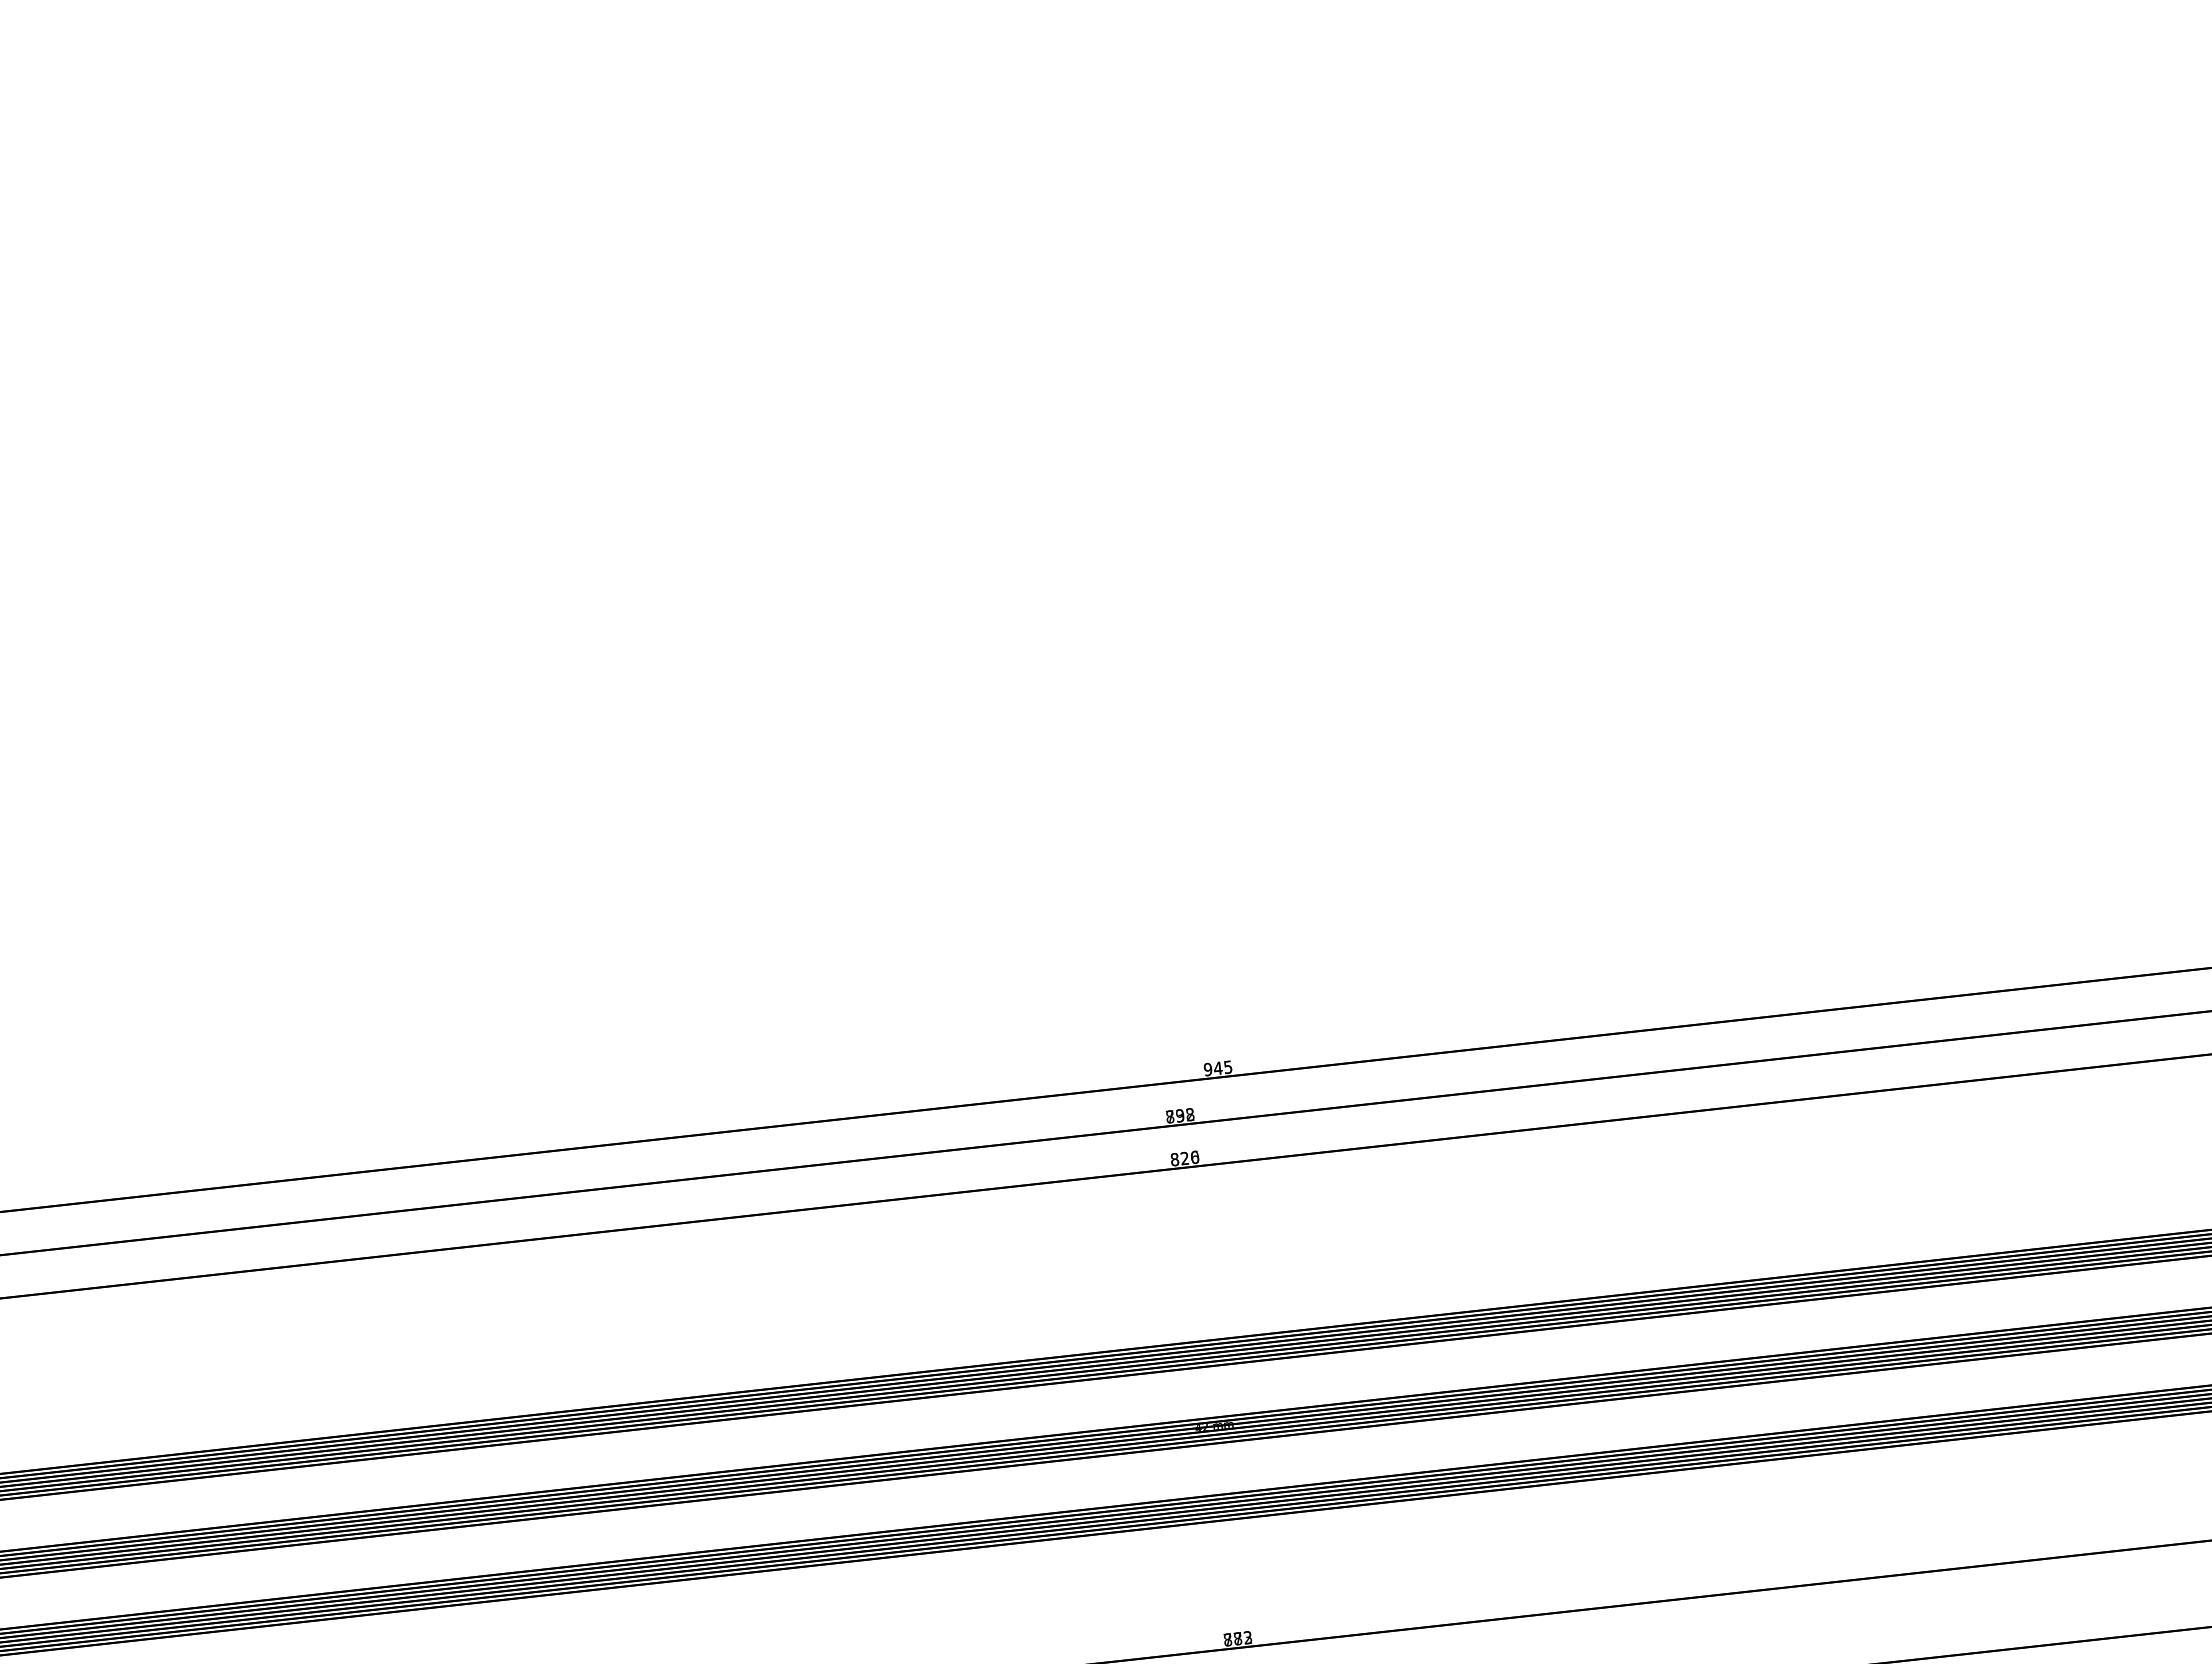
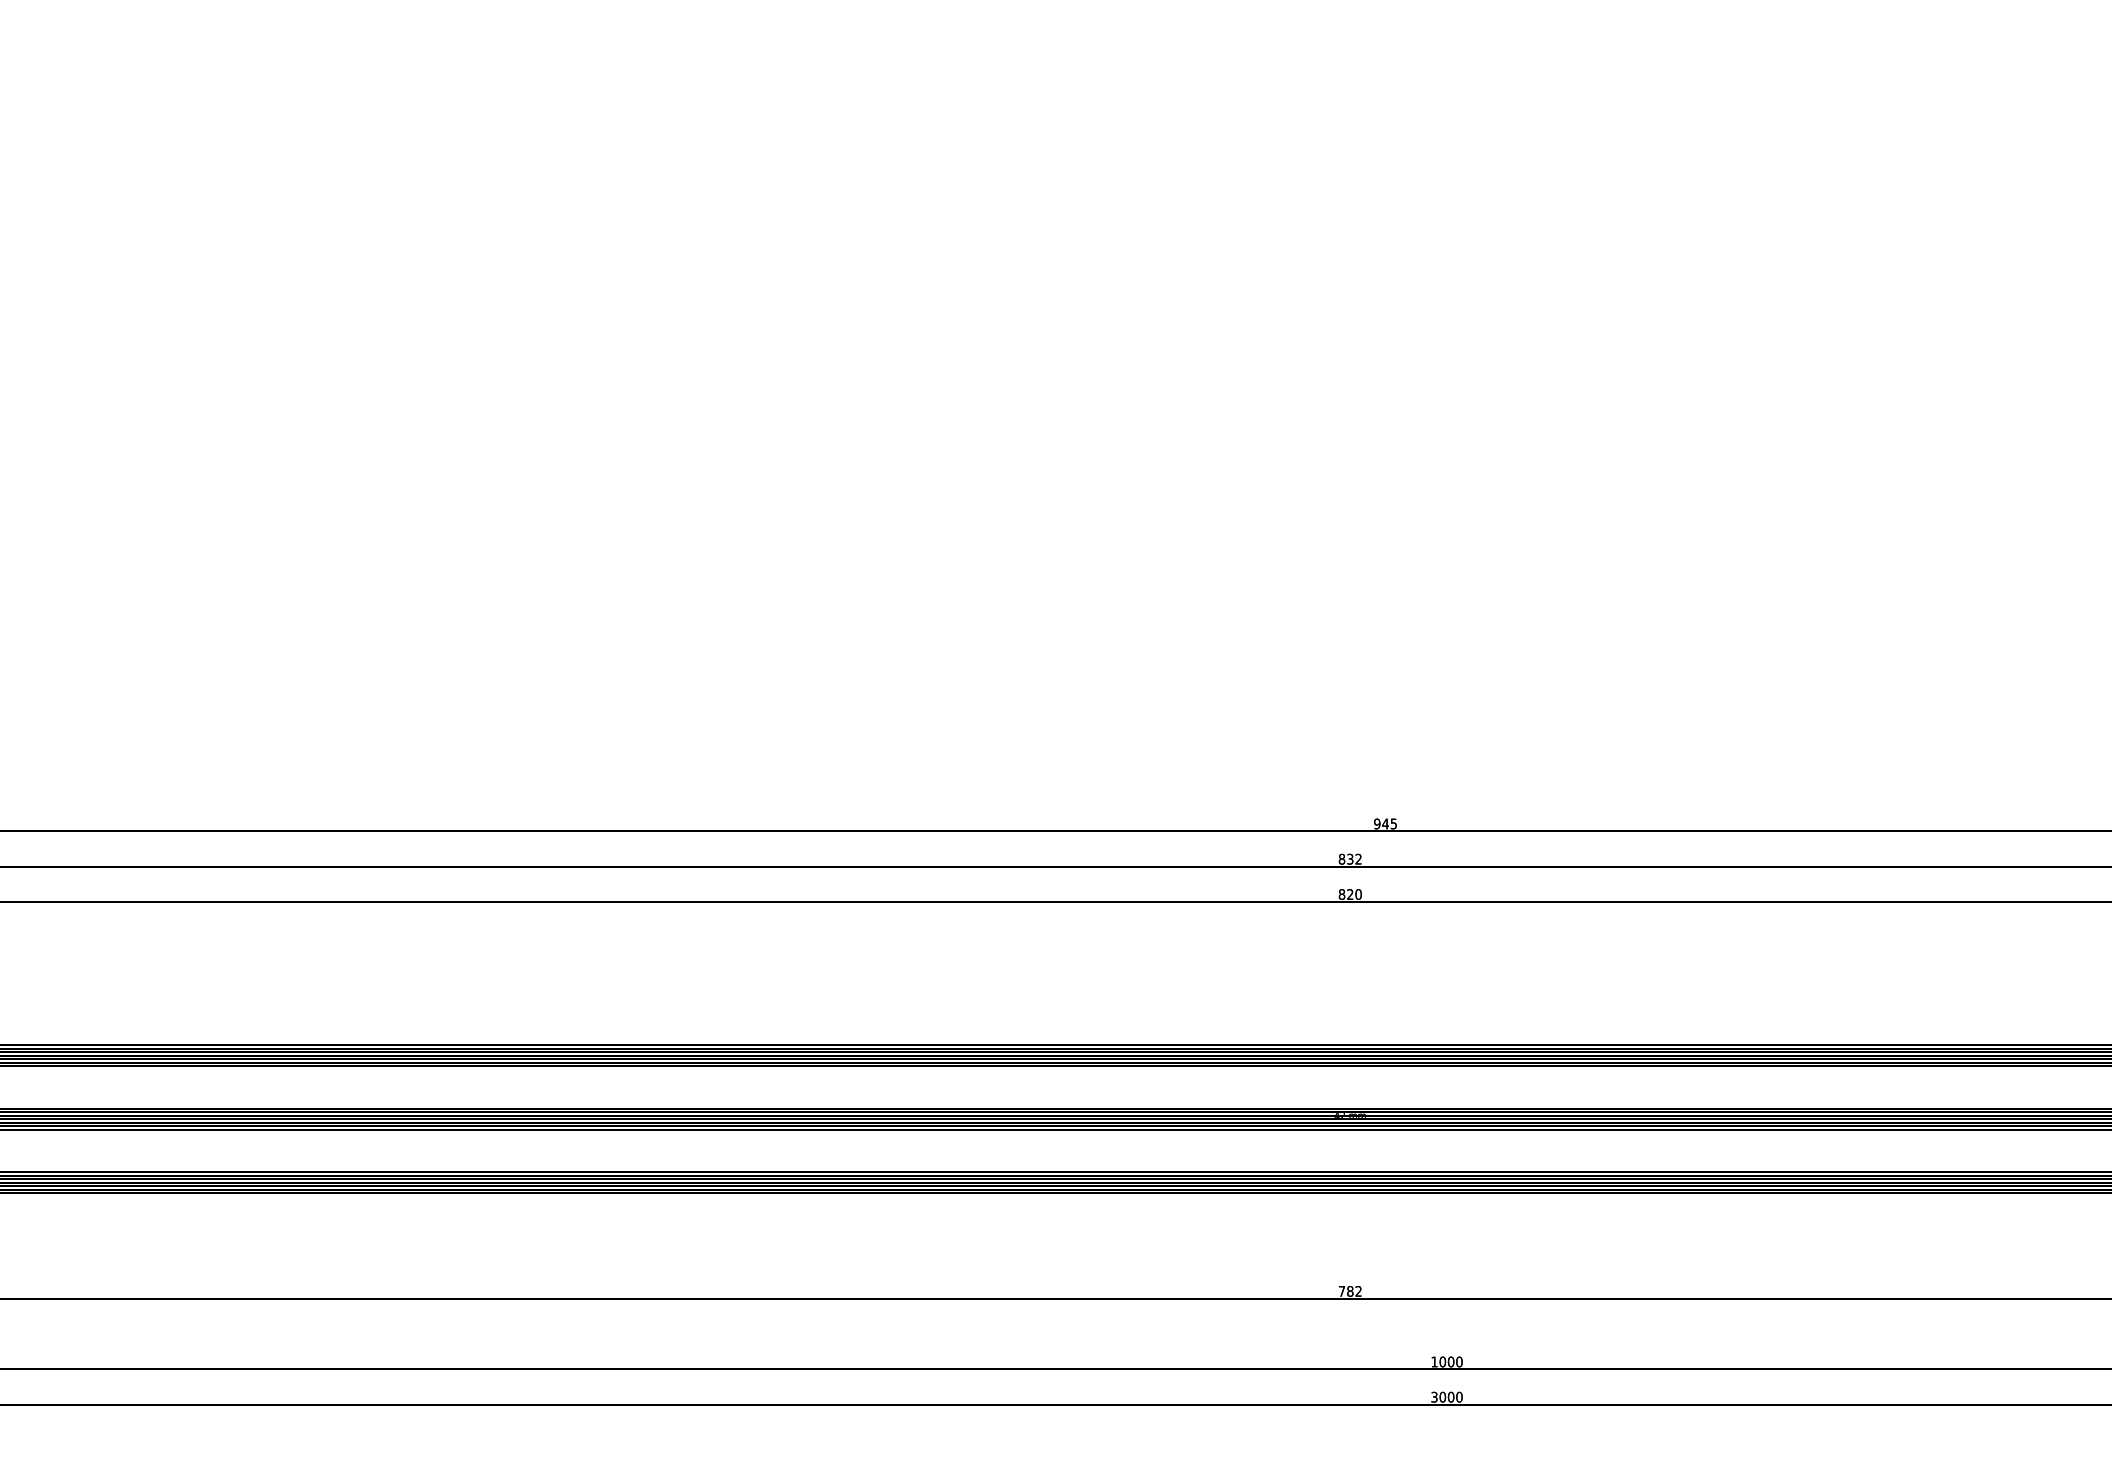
text: (1179, 1115) -> (1349, 858), 798 -> 832
text: (1194, 1157) -> (1358, 894), 826 -> 820
text: (1236, 1639) -> (1349, 1291), 873 -> 782

